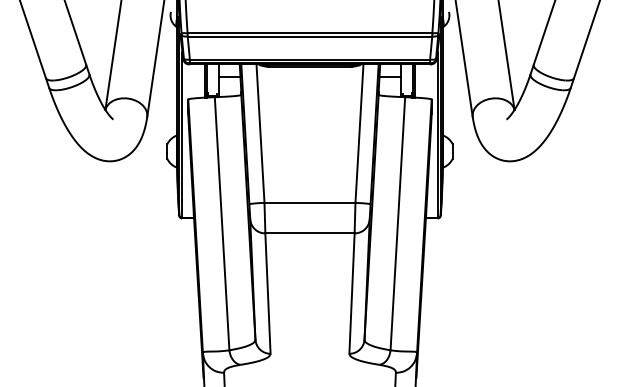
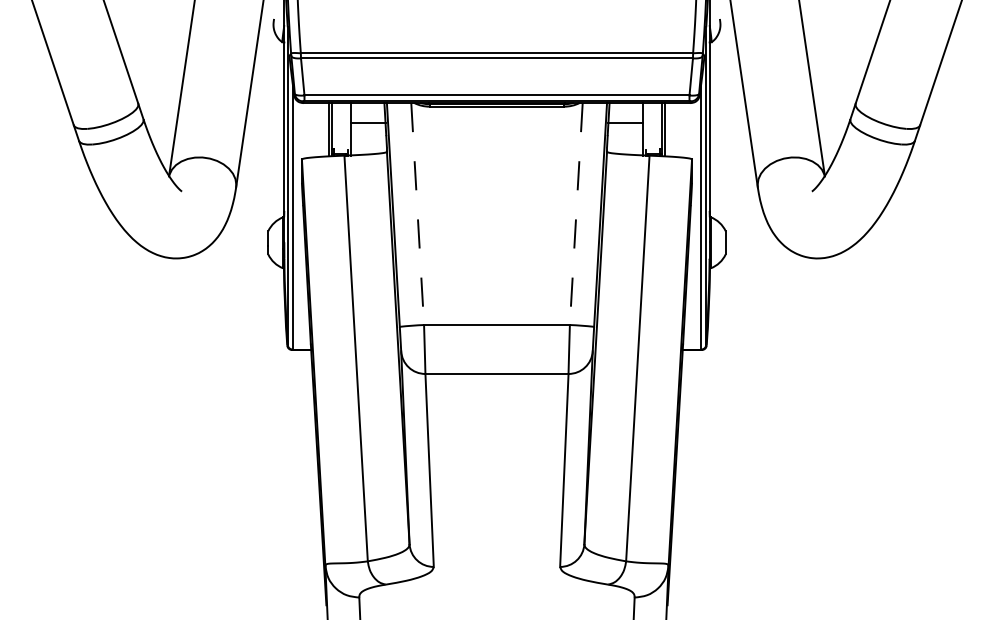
line: (260, 134) -> (417, 215), solid -> dashed
line: (359, 134) -> (576, 215), solid -> dashed

